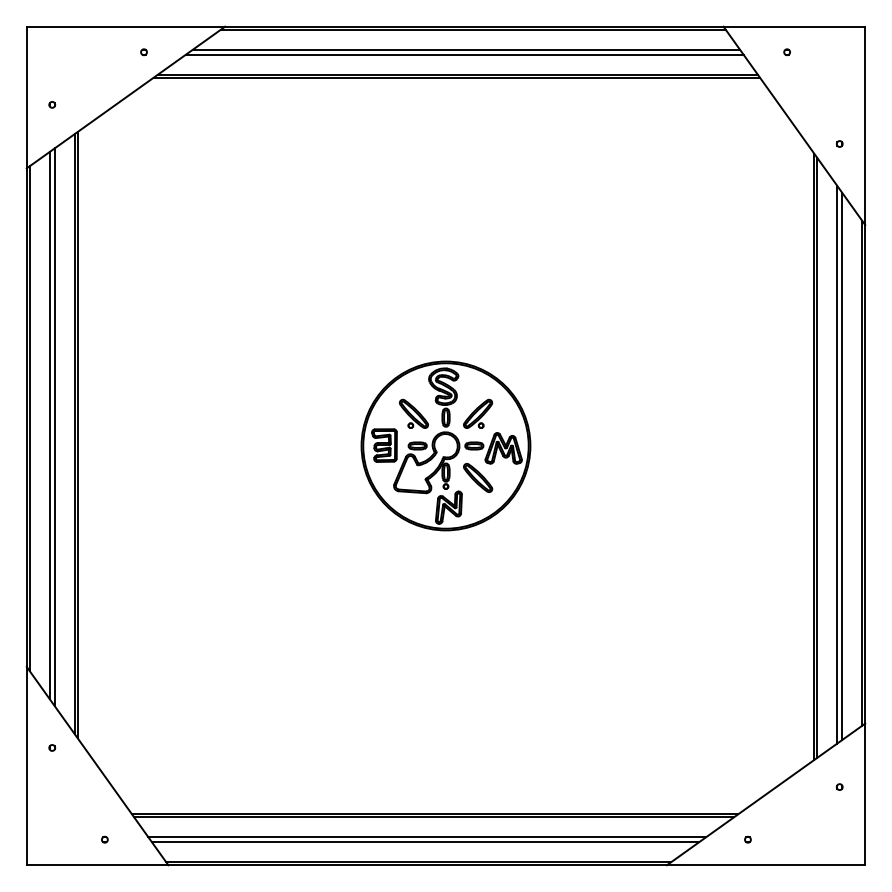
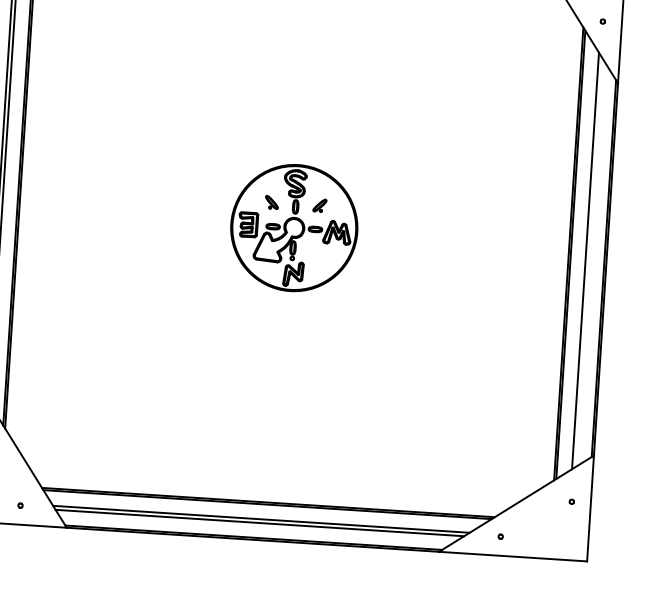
part: (413, 413) -> (271, 202), size x0.6
part: (478, 413) -> (320, 205), size x0.6
line: (842, 465) -> (589, 261), removed
part: (478, 477) -> (317, 253), removed

